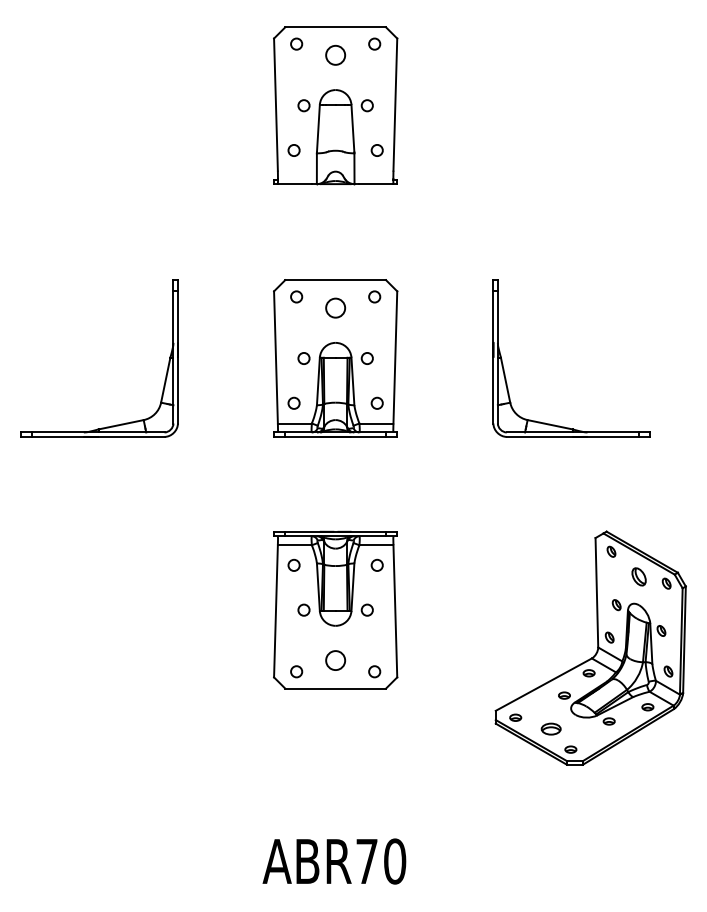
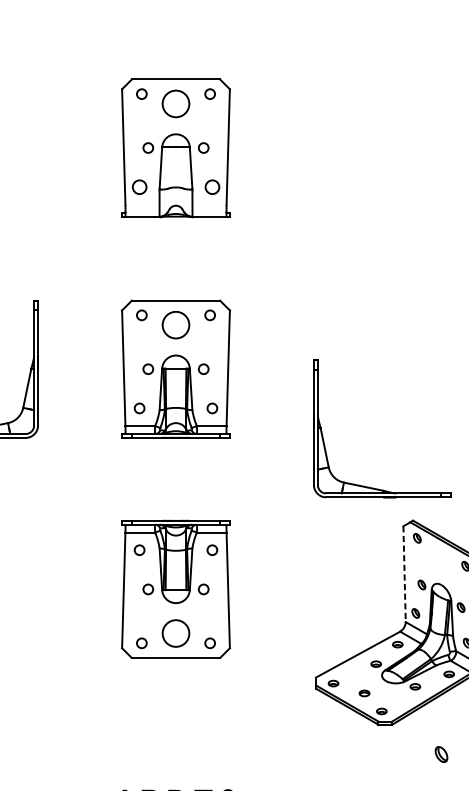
circle: (335, 54) -> (175, 103), size x1.6
circle: (293, 150) -> (139, 187), size x1.4
circle: (376, 150) -> (211, 187), size x1.4
circle: (335, 307) -> (175, 324), size x1.6
part: (505, 373) -> (324, 441), moved
part: (638, 576) -> (440, 754), moved
line: (596, 592) -> (404, 573), solid -> dashed
circle: (335, 660) -> (175, 633), size x1.6
part: (550, 728) -> (363, 692), size x0.6

